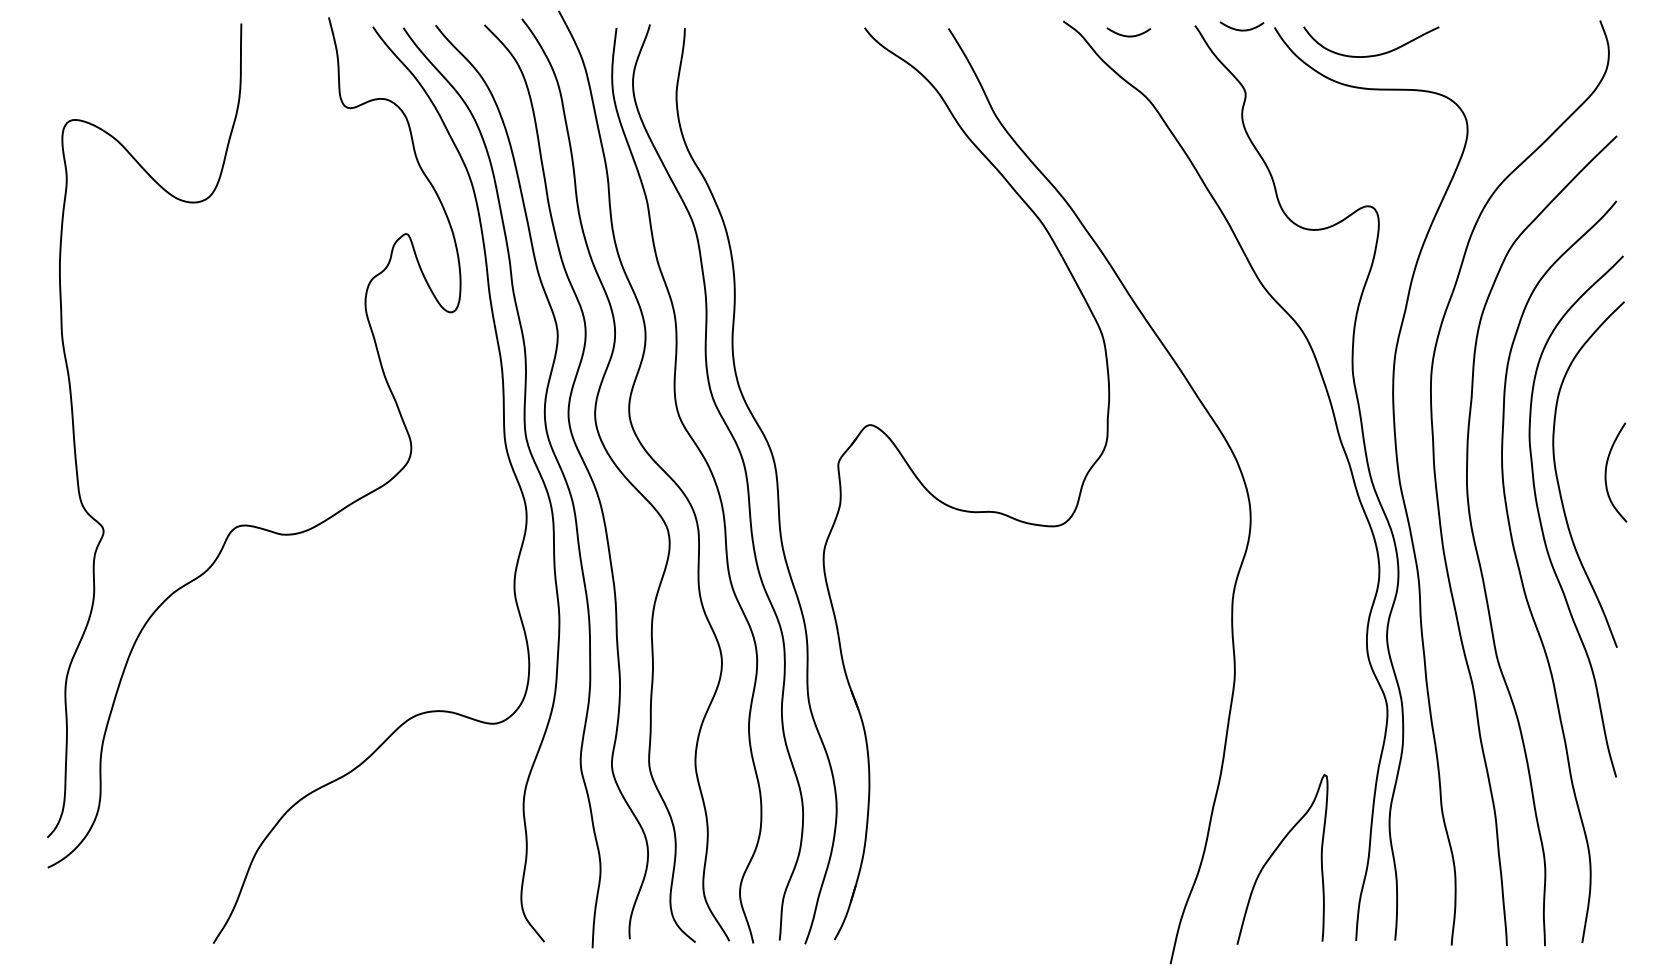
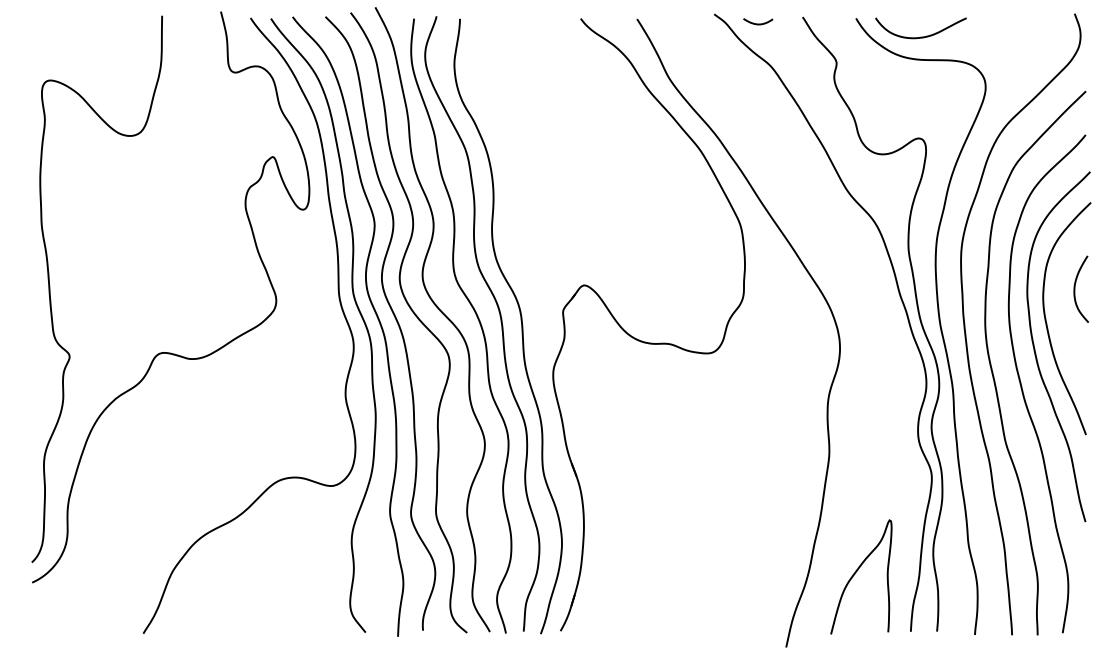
curve: (1242, 29) -> (834, 19), removed
curve: (1607, 471) -> (1075, 288), moved

